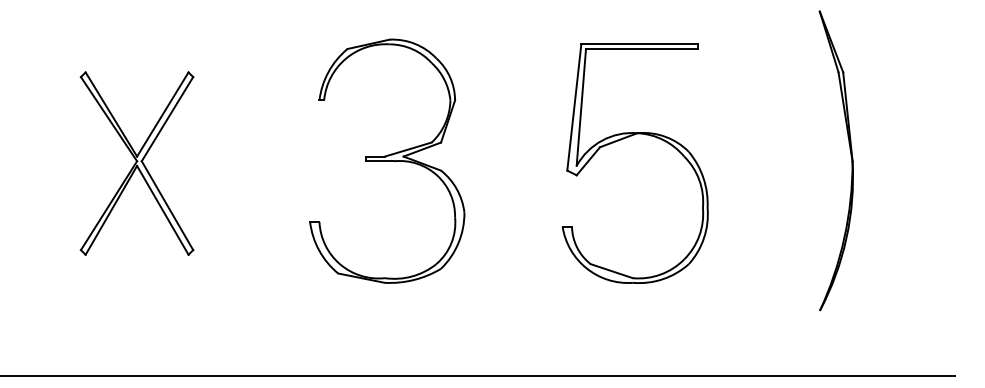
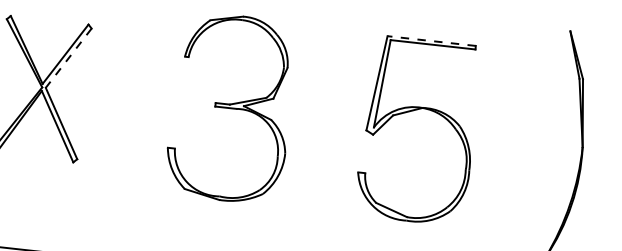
line: (639, 44) -> (431, 41), solid -> dashed
line: (167, 119) -> (68, 58), solid -> dashed

